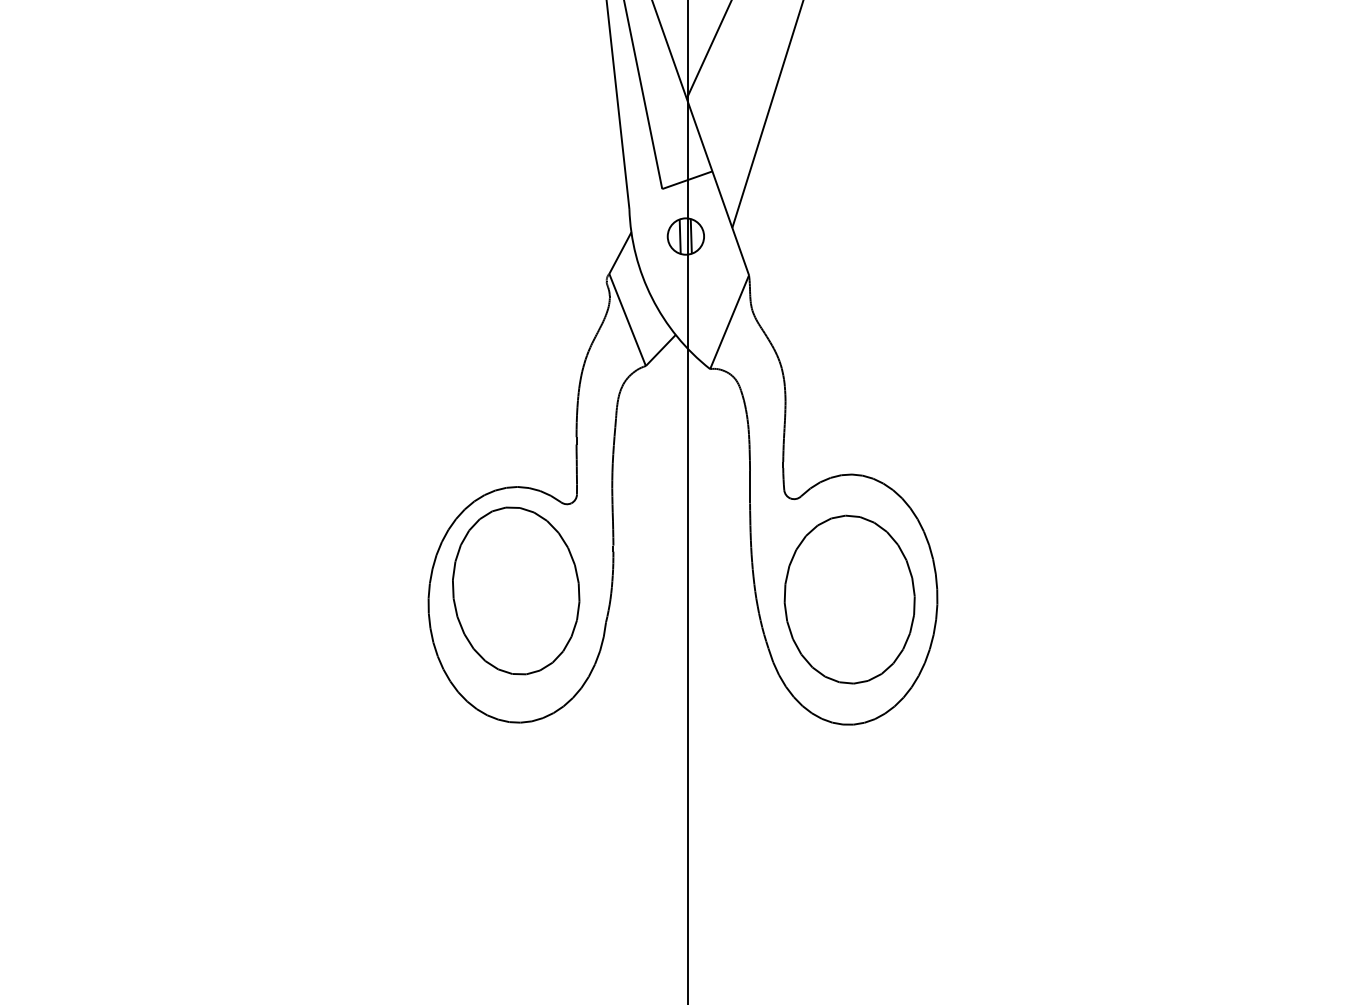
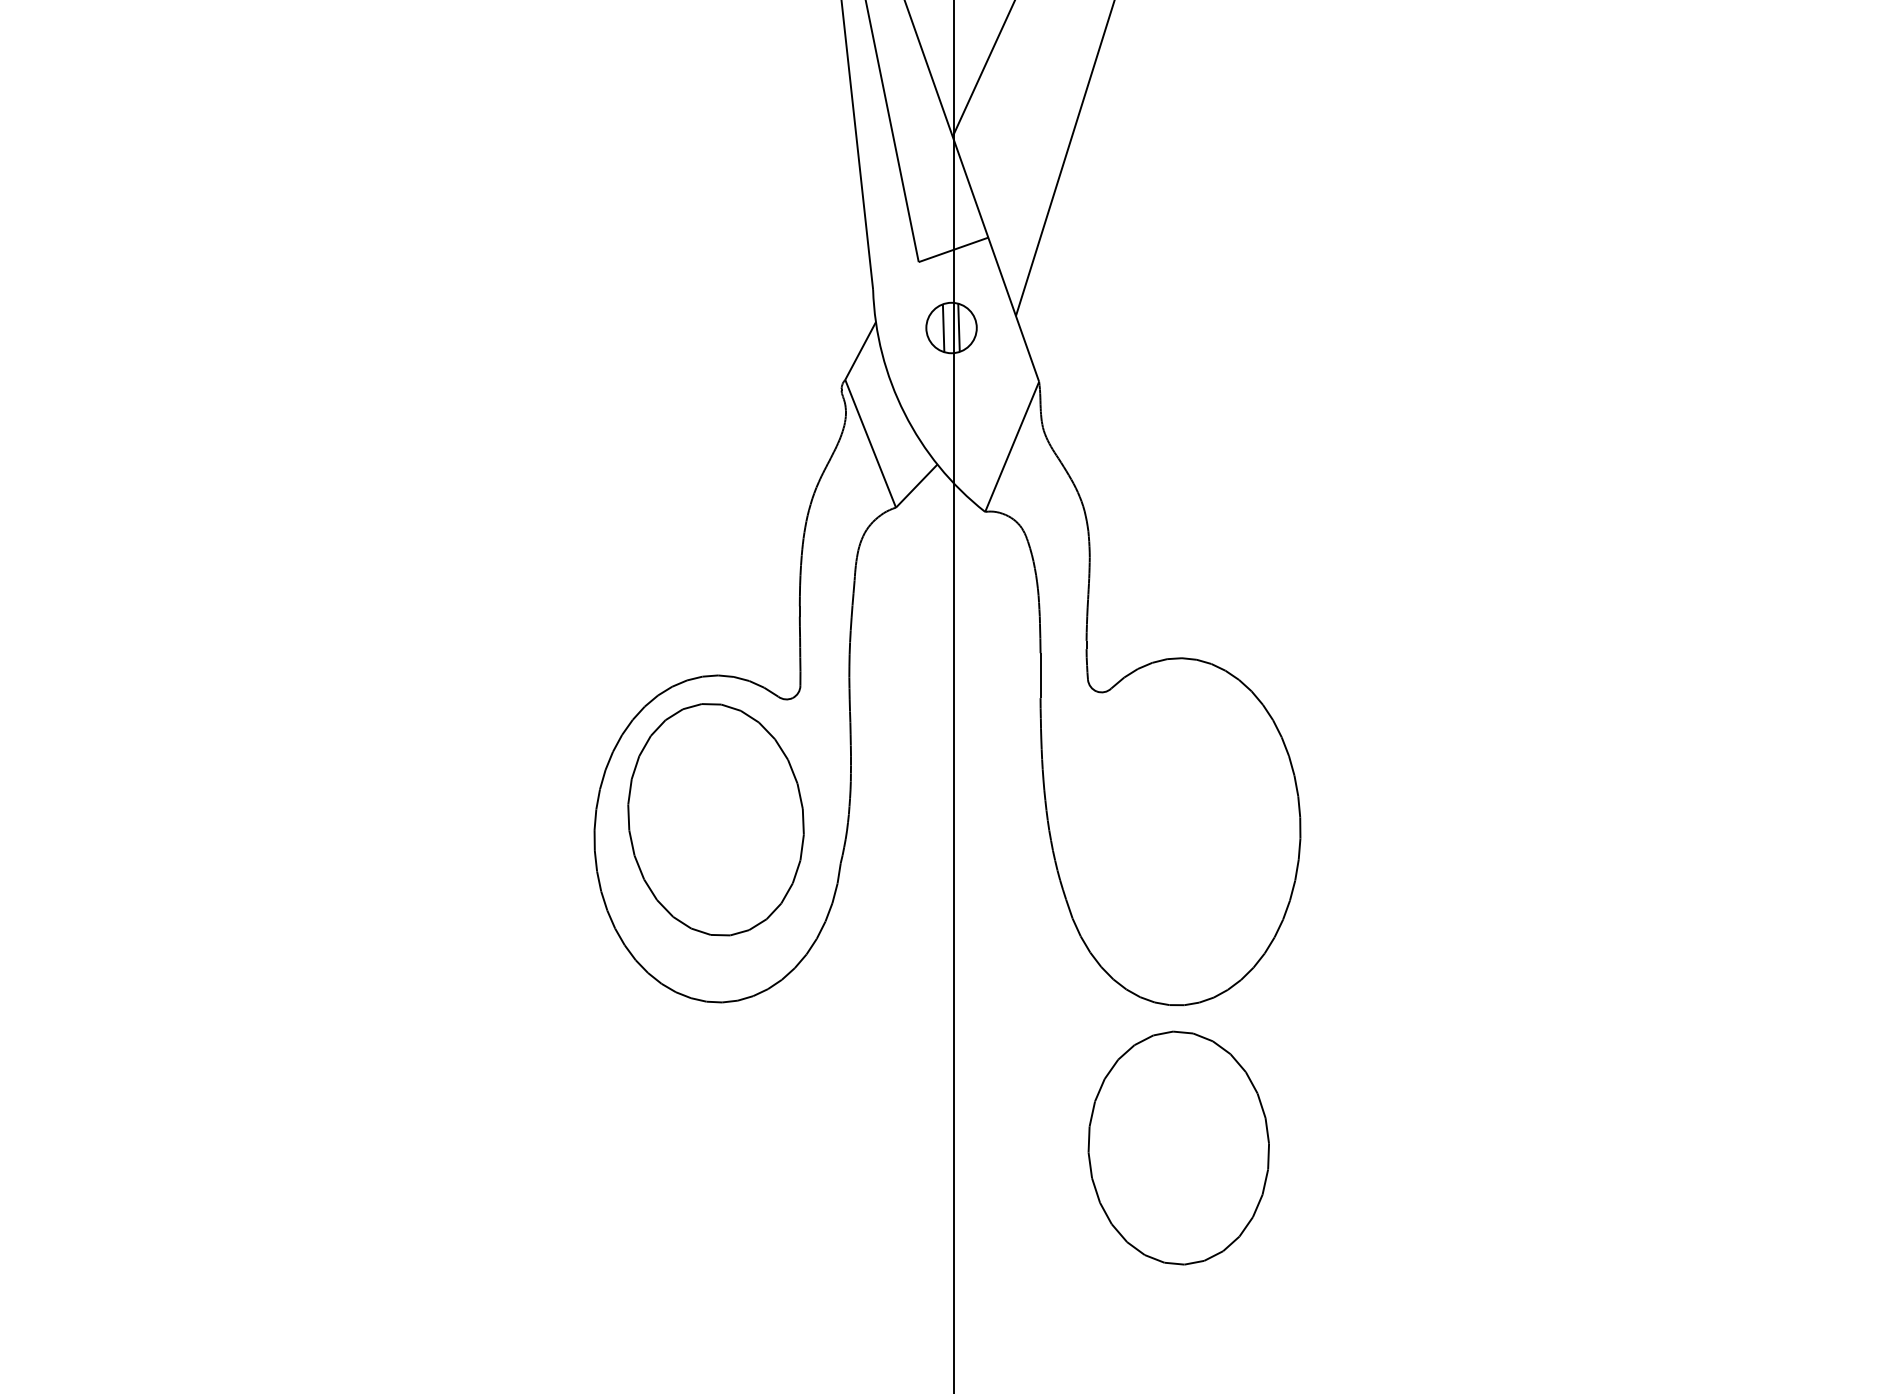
part: (849, 599) -> (1178, 1147), moved

